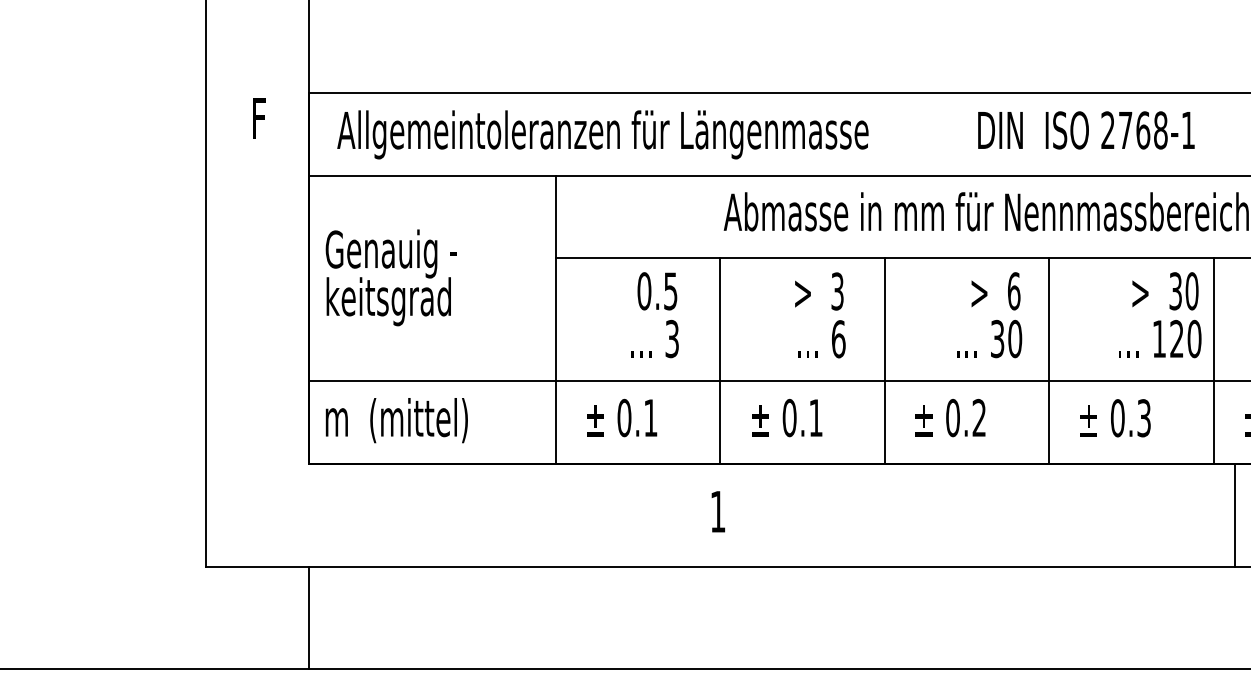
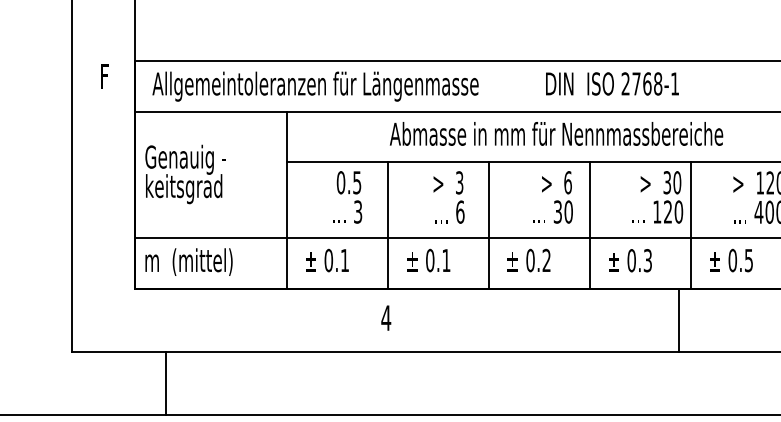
text: (718, 510) -> (386, 317), 1 -> 4
line: (1234, 514) -> (679, 319), moved
line: (308, 616) -> (165, 382), moved

